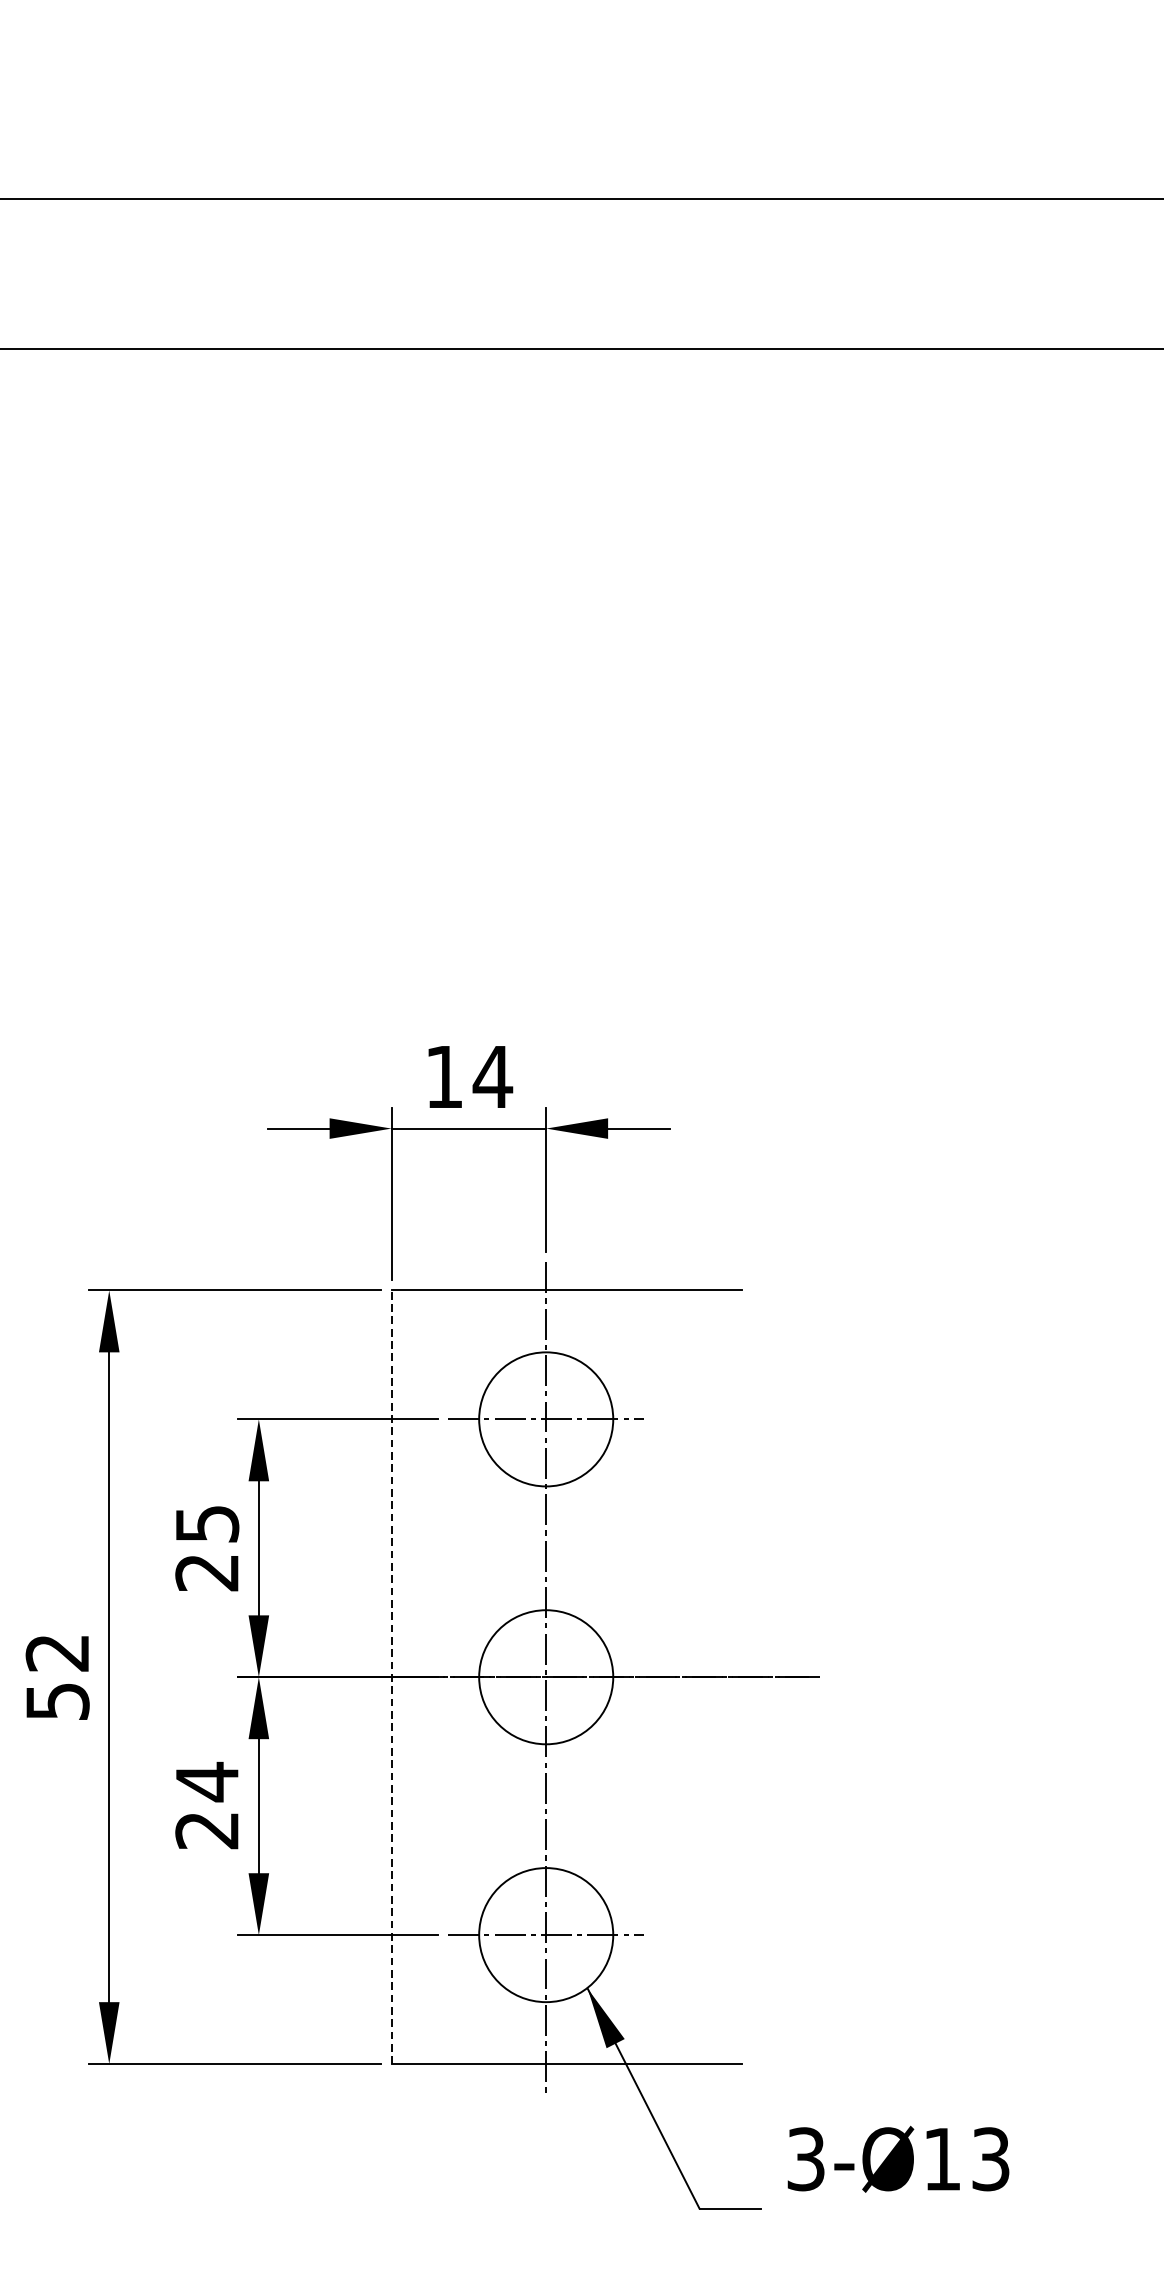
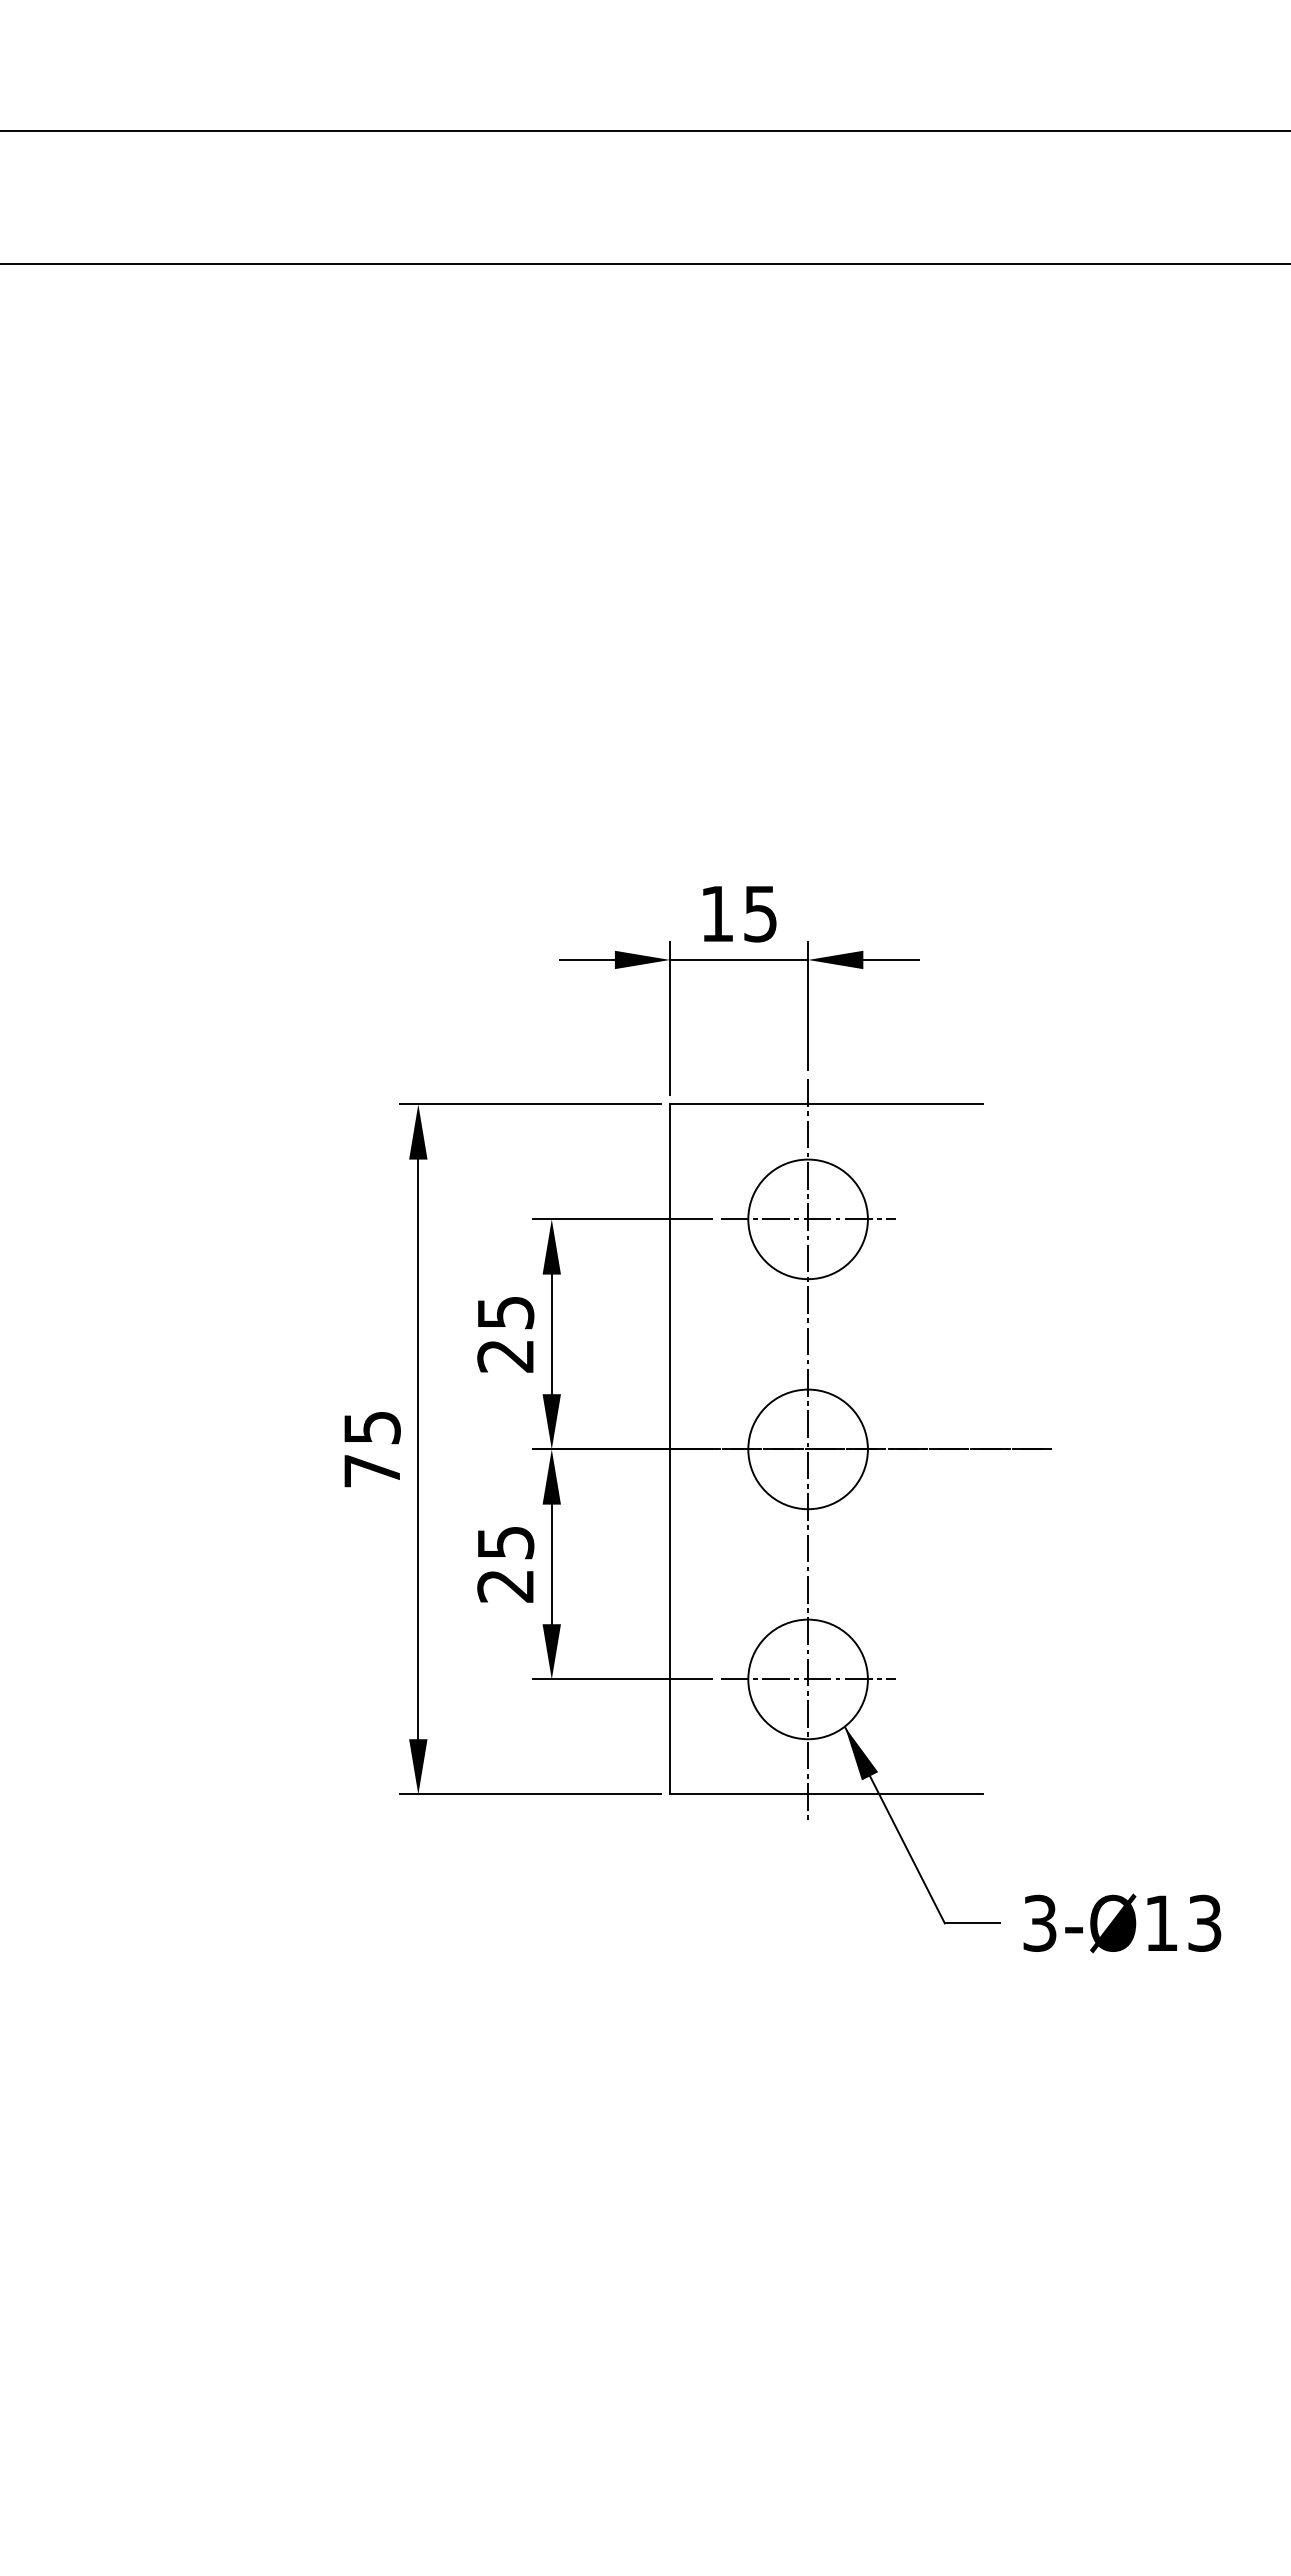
text: (492, 1077) -> (760, 914), 14 -> 15
line: (391, 1676) -> (670, 1448), dashed -> solid
text: (56, 1677) -> (371, 1449), 52 -> 75
text: (208, 1781) -> (506, 1542), 24 -> 25
text: (898, 2159) -> (1122, 1923), moved

